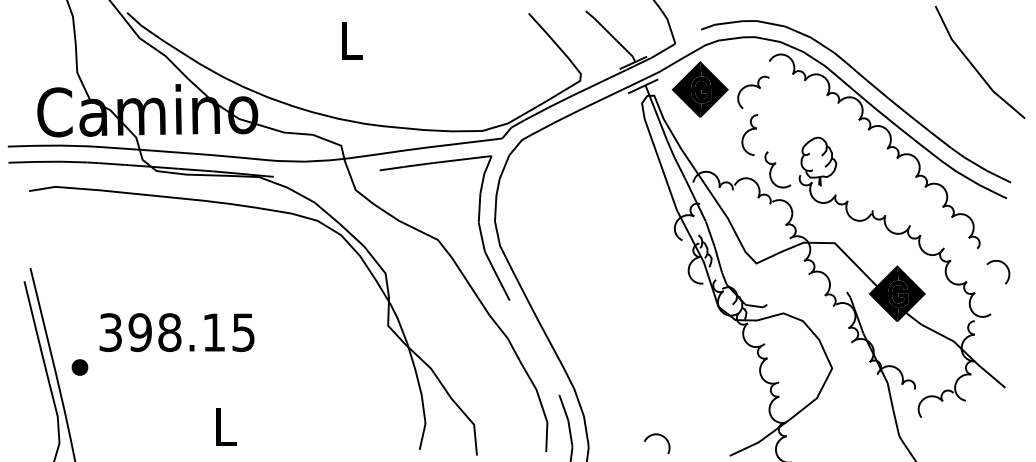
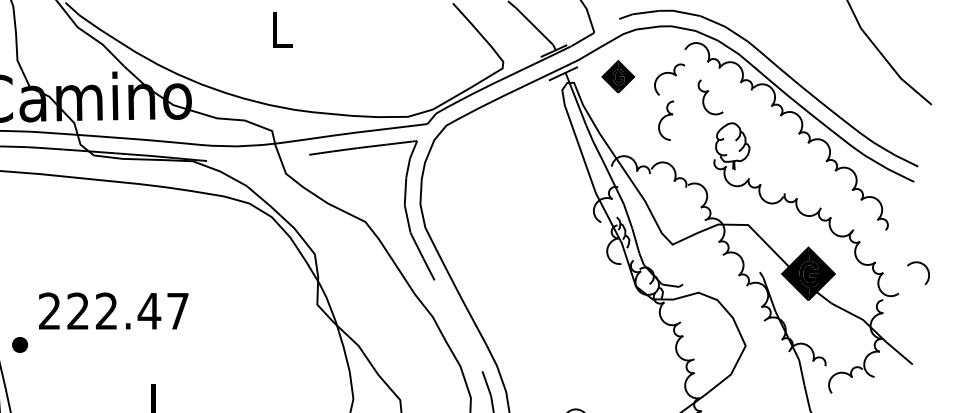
part: (699, 89) -> (617, 76), size x0.6
part: (777, 169) -> (710, 97), moved
arc: (1004, 265) -> (924, 266), moved
text: (176, 332) -> (113, 311), 398.15 -> 222.47

